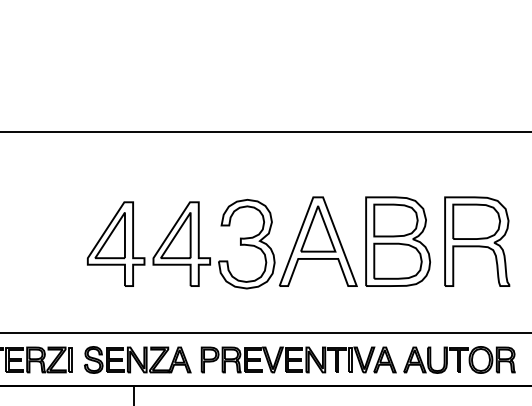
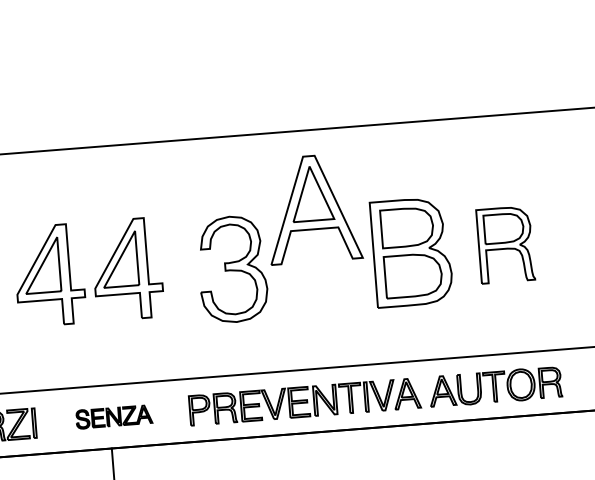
part: (318, 241) -> (313, 208), moved
part: (477, 241) -> (505, 244), size x0.7
part: (158, 248) -> (100, 276), moved
part: (137, 359) -> (113, 416), size x0.6

